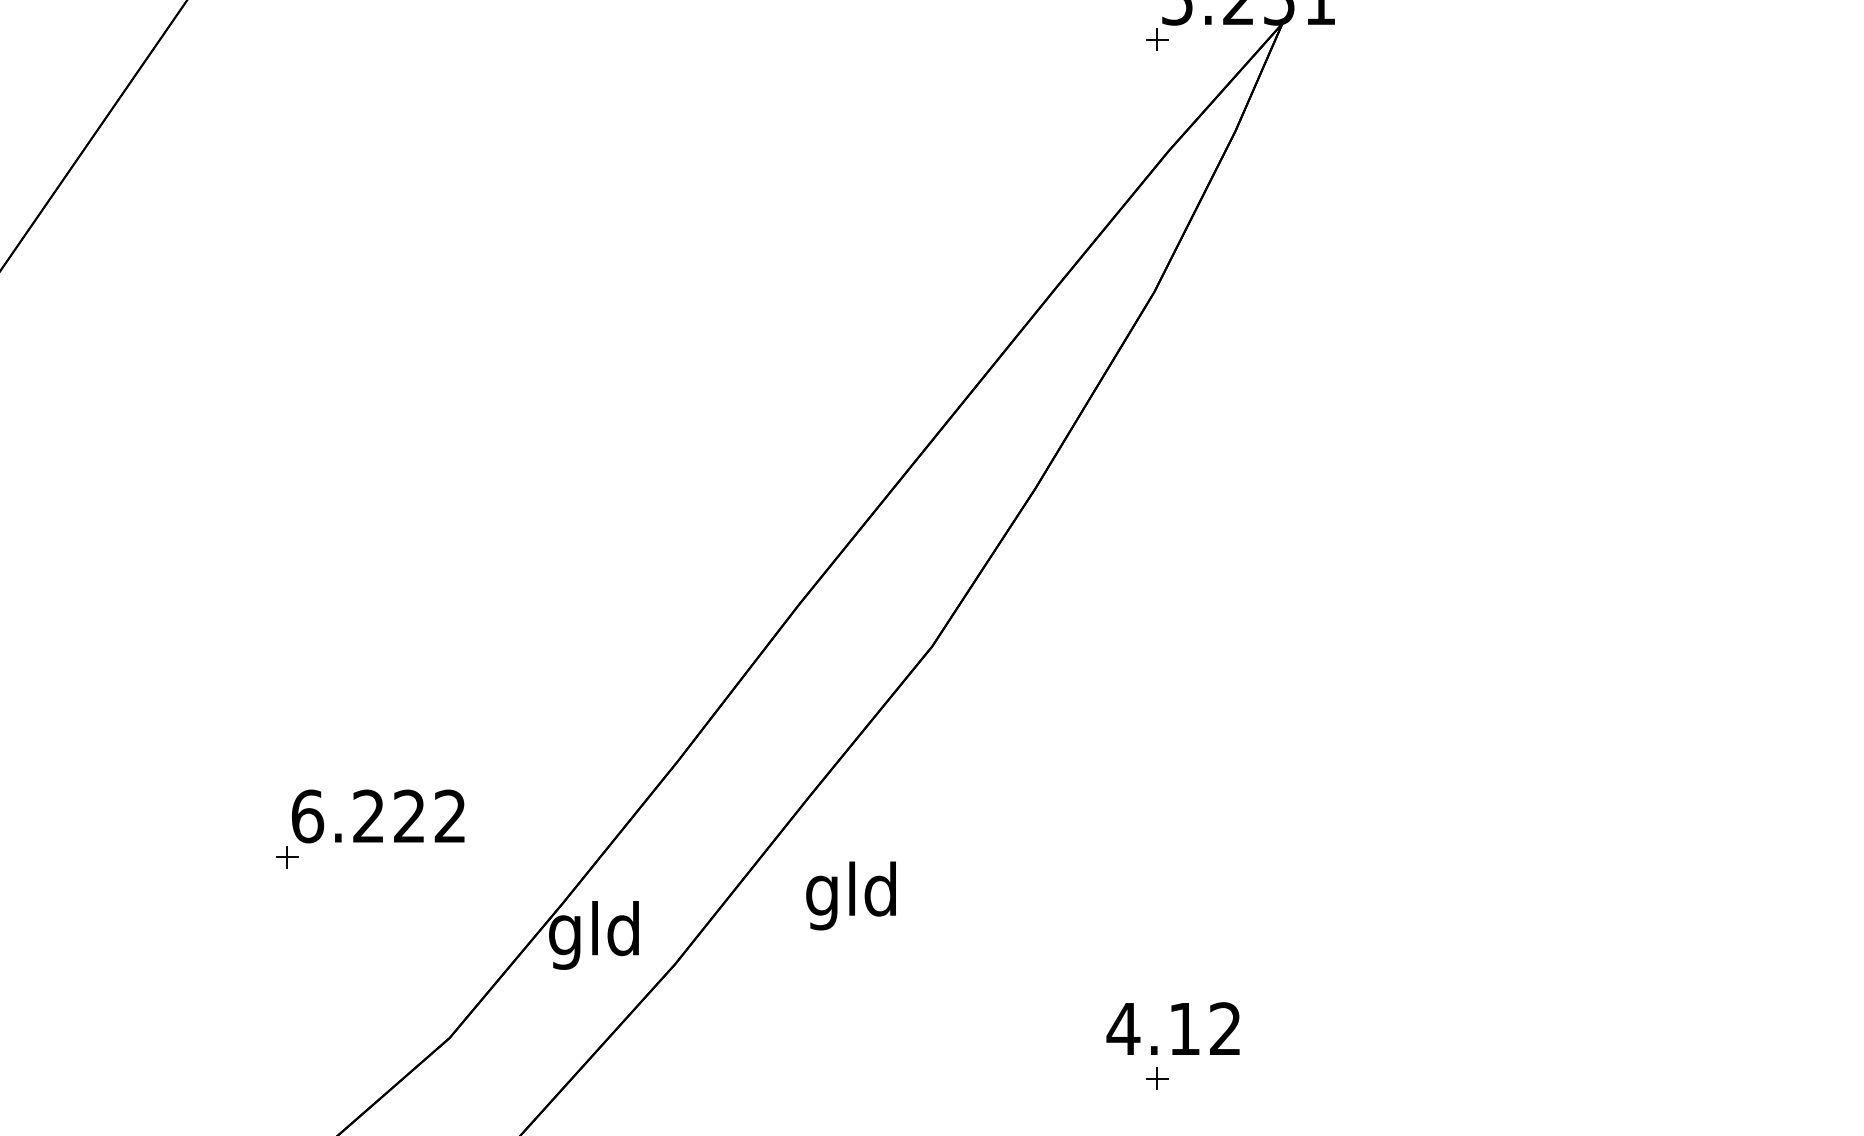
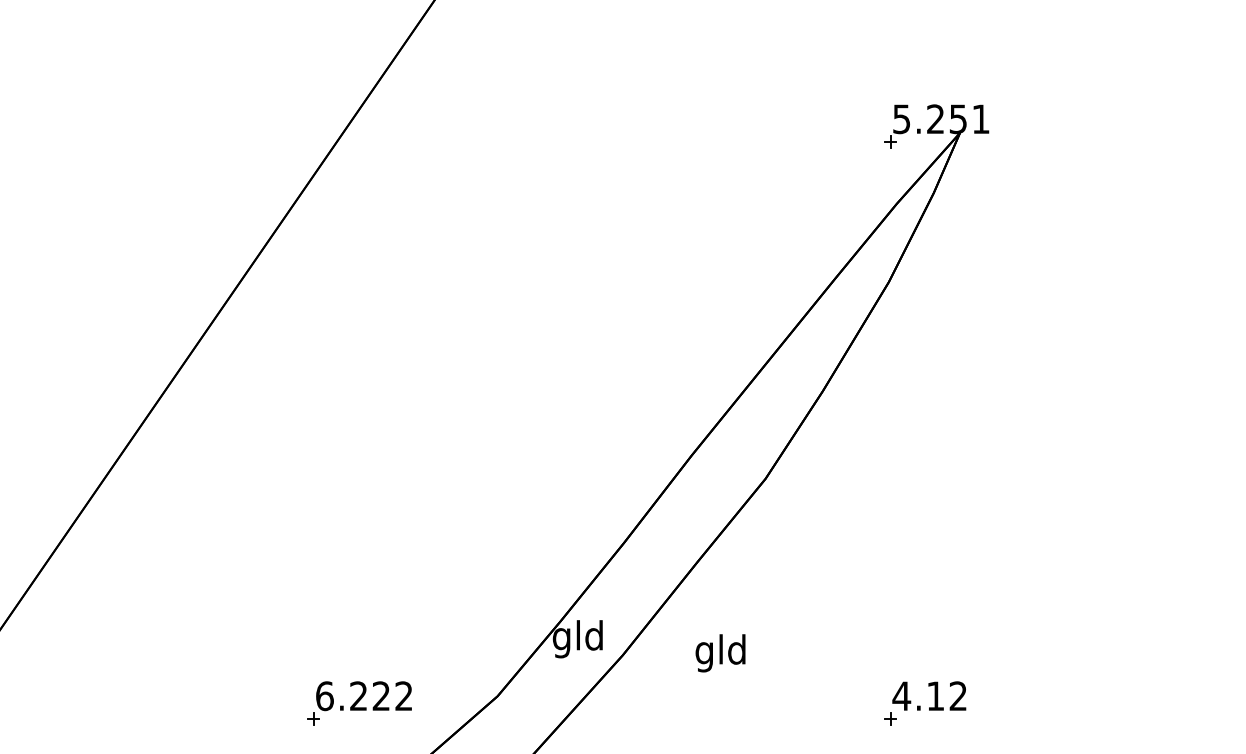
part: (370, 829) -> (359, 703), moved
text: (851, 896) -> (720, 653), moved
text: (1173, 1027) -> (929, 695), moved

